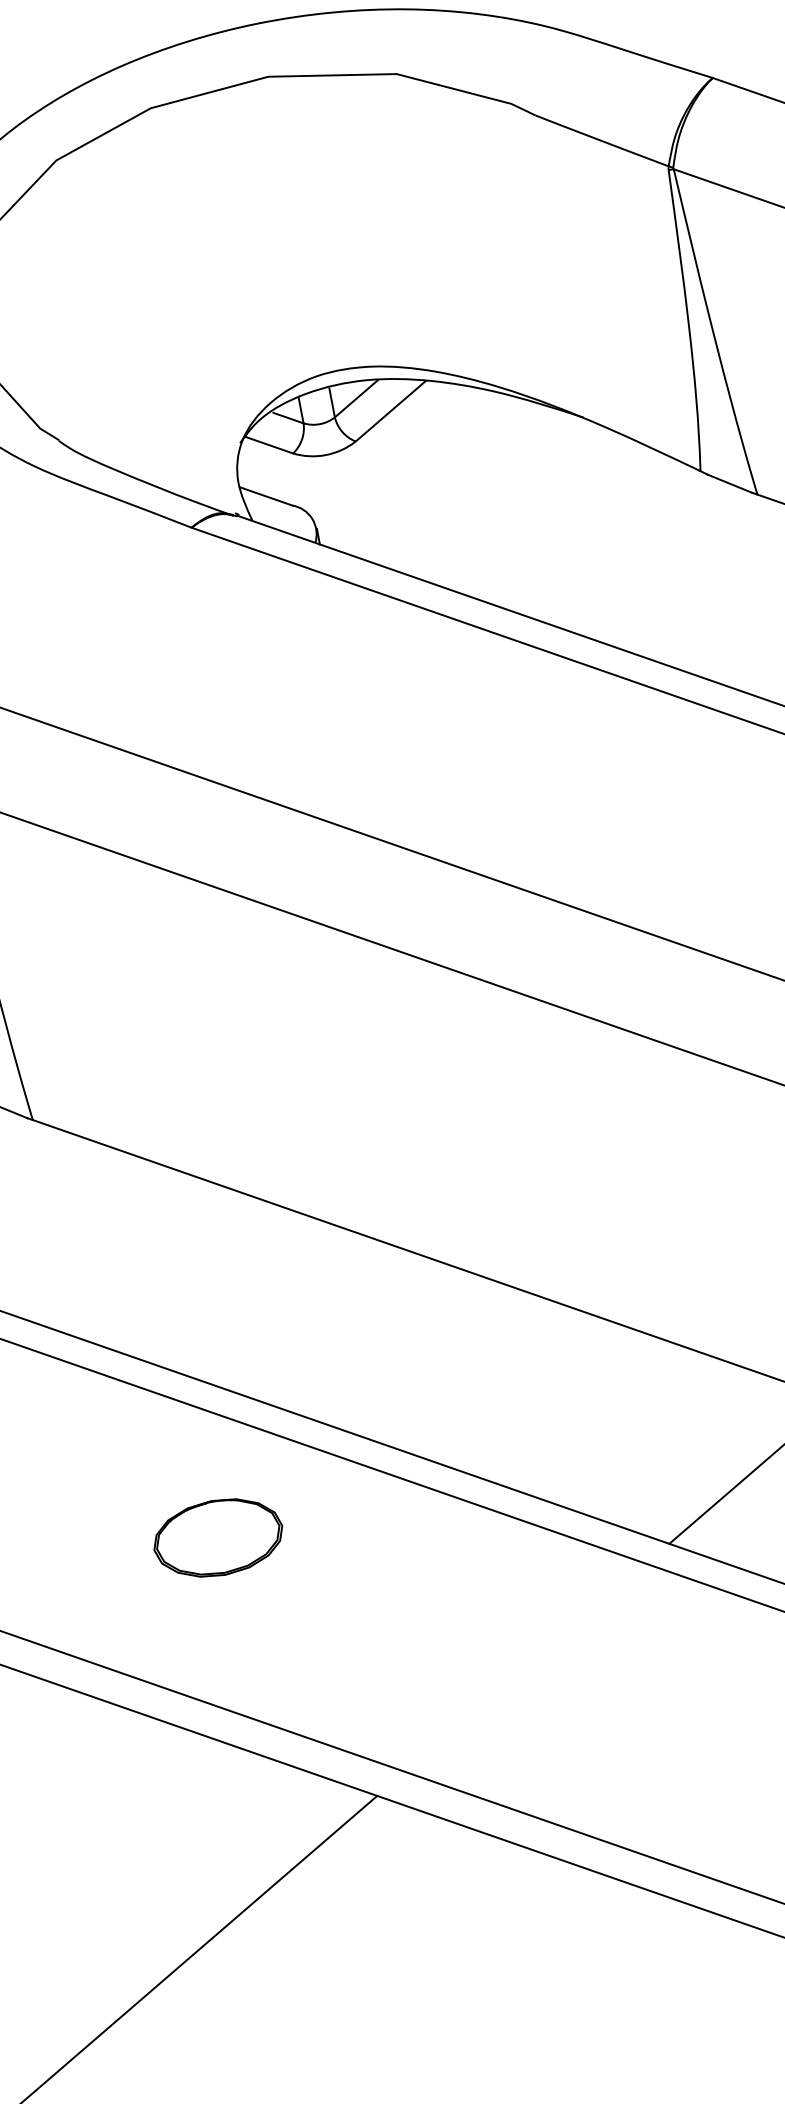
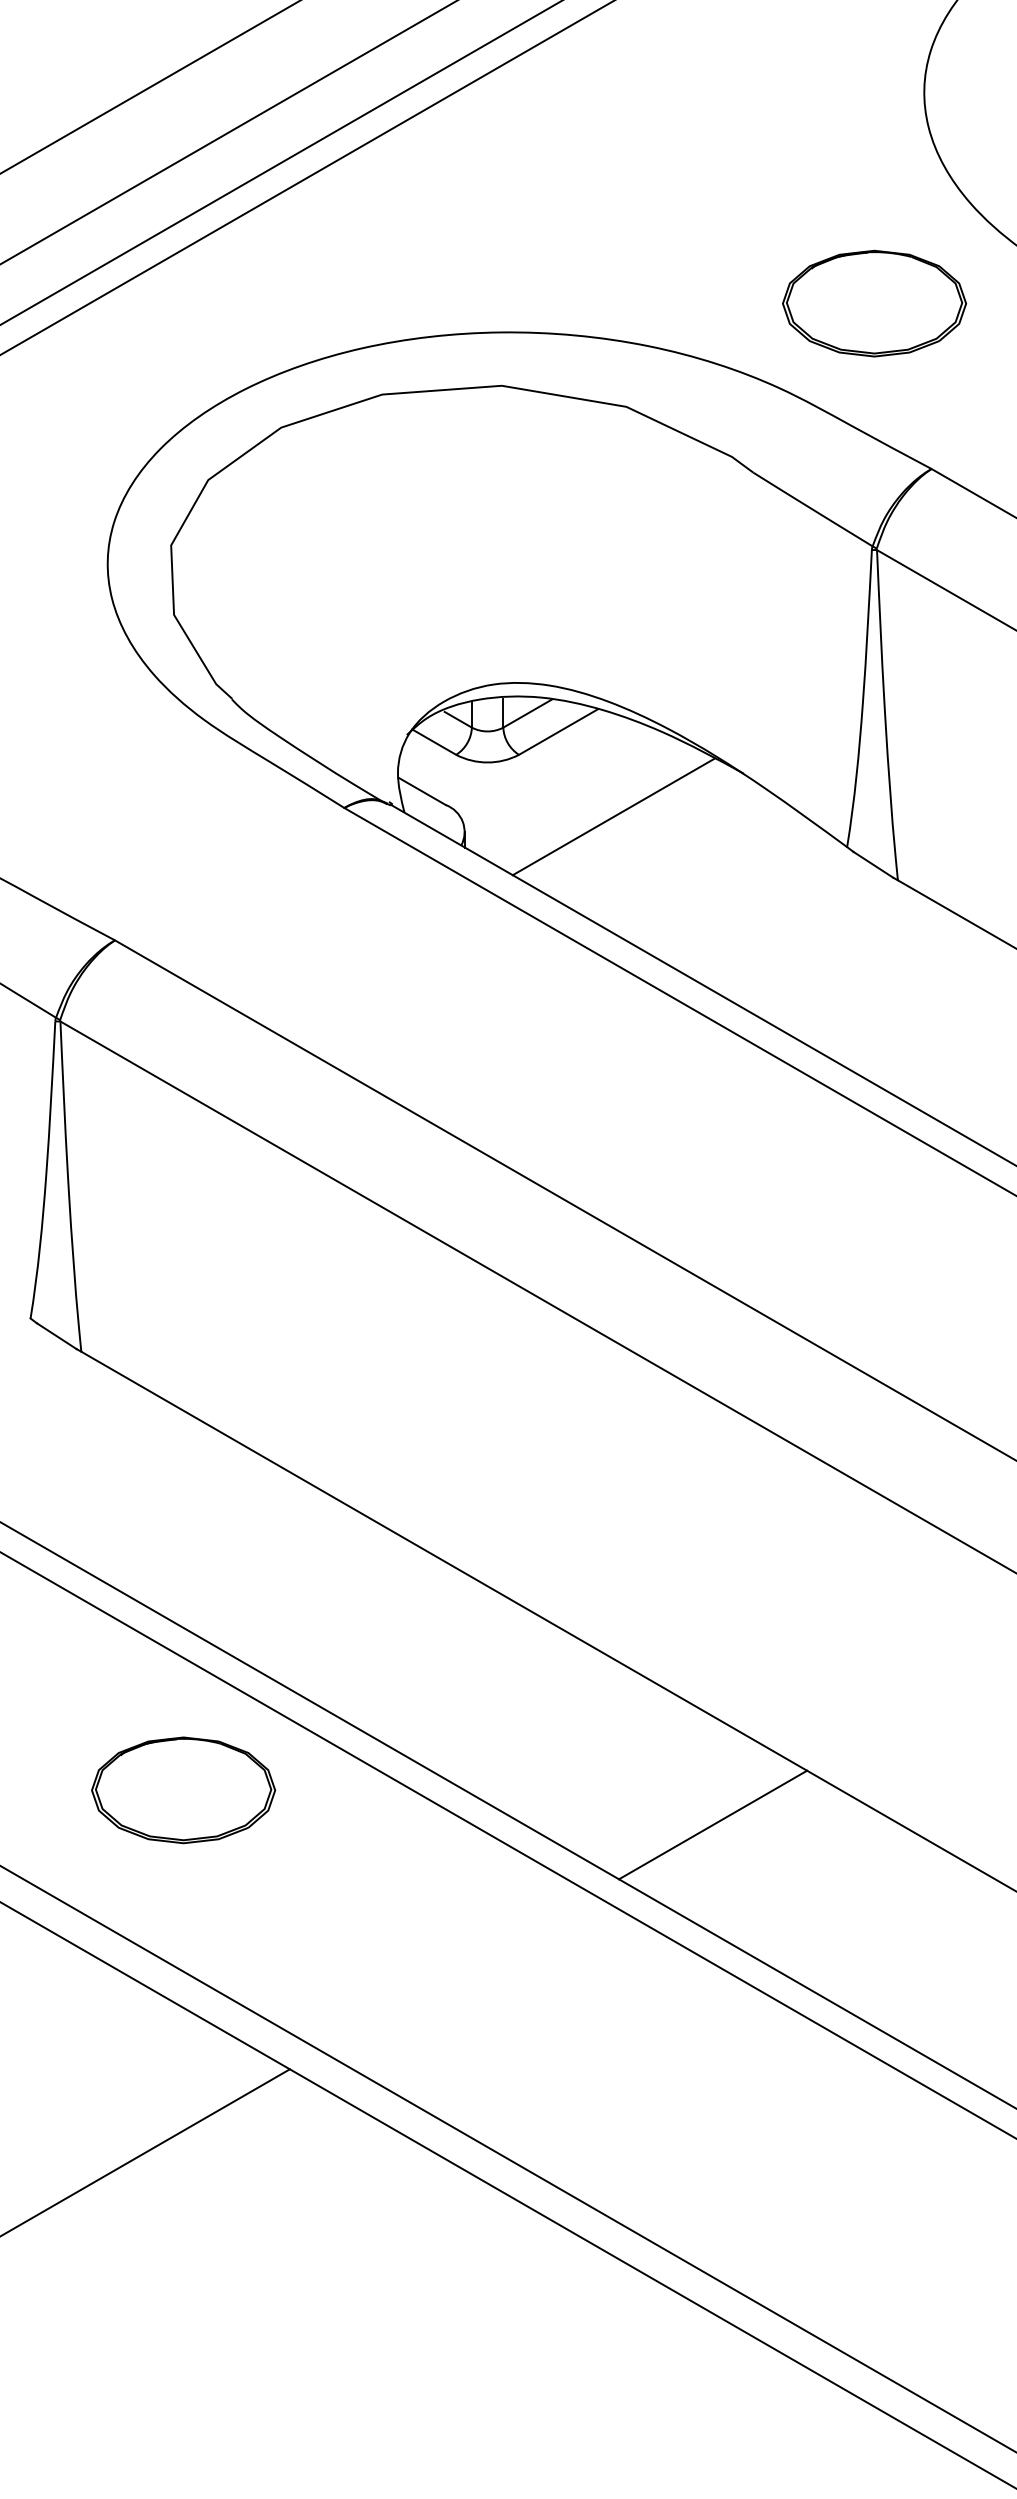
line: (461, 485) -> (613, 816), added
part: (218, 1538) -> (183, 1790), size x1.43

